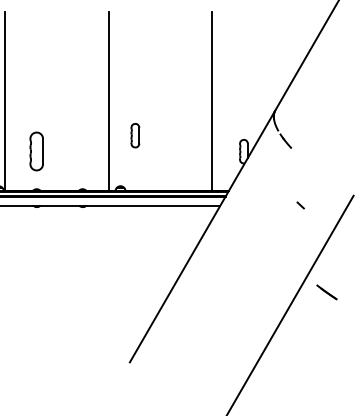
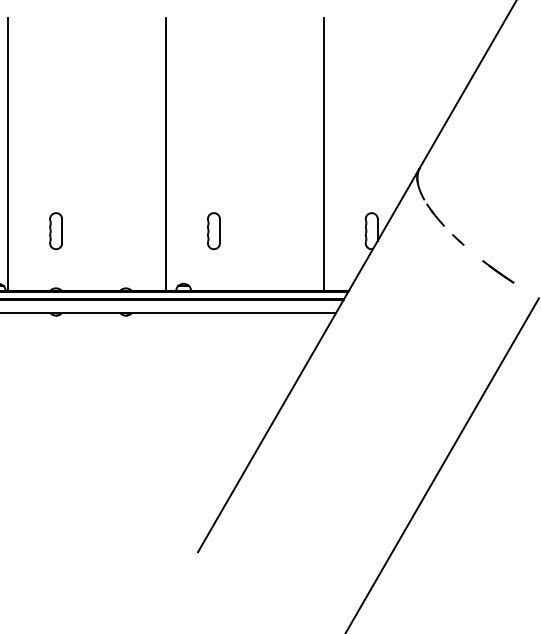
part: (135, 135) -> (214, 230), moved
part: (36, 151) -> (55, 230), size x0.62
part: (300, 205) -> (457, 240), moved
line: (326, 292) -> (497, 272), moved

